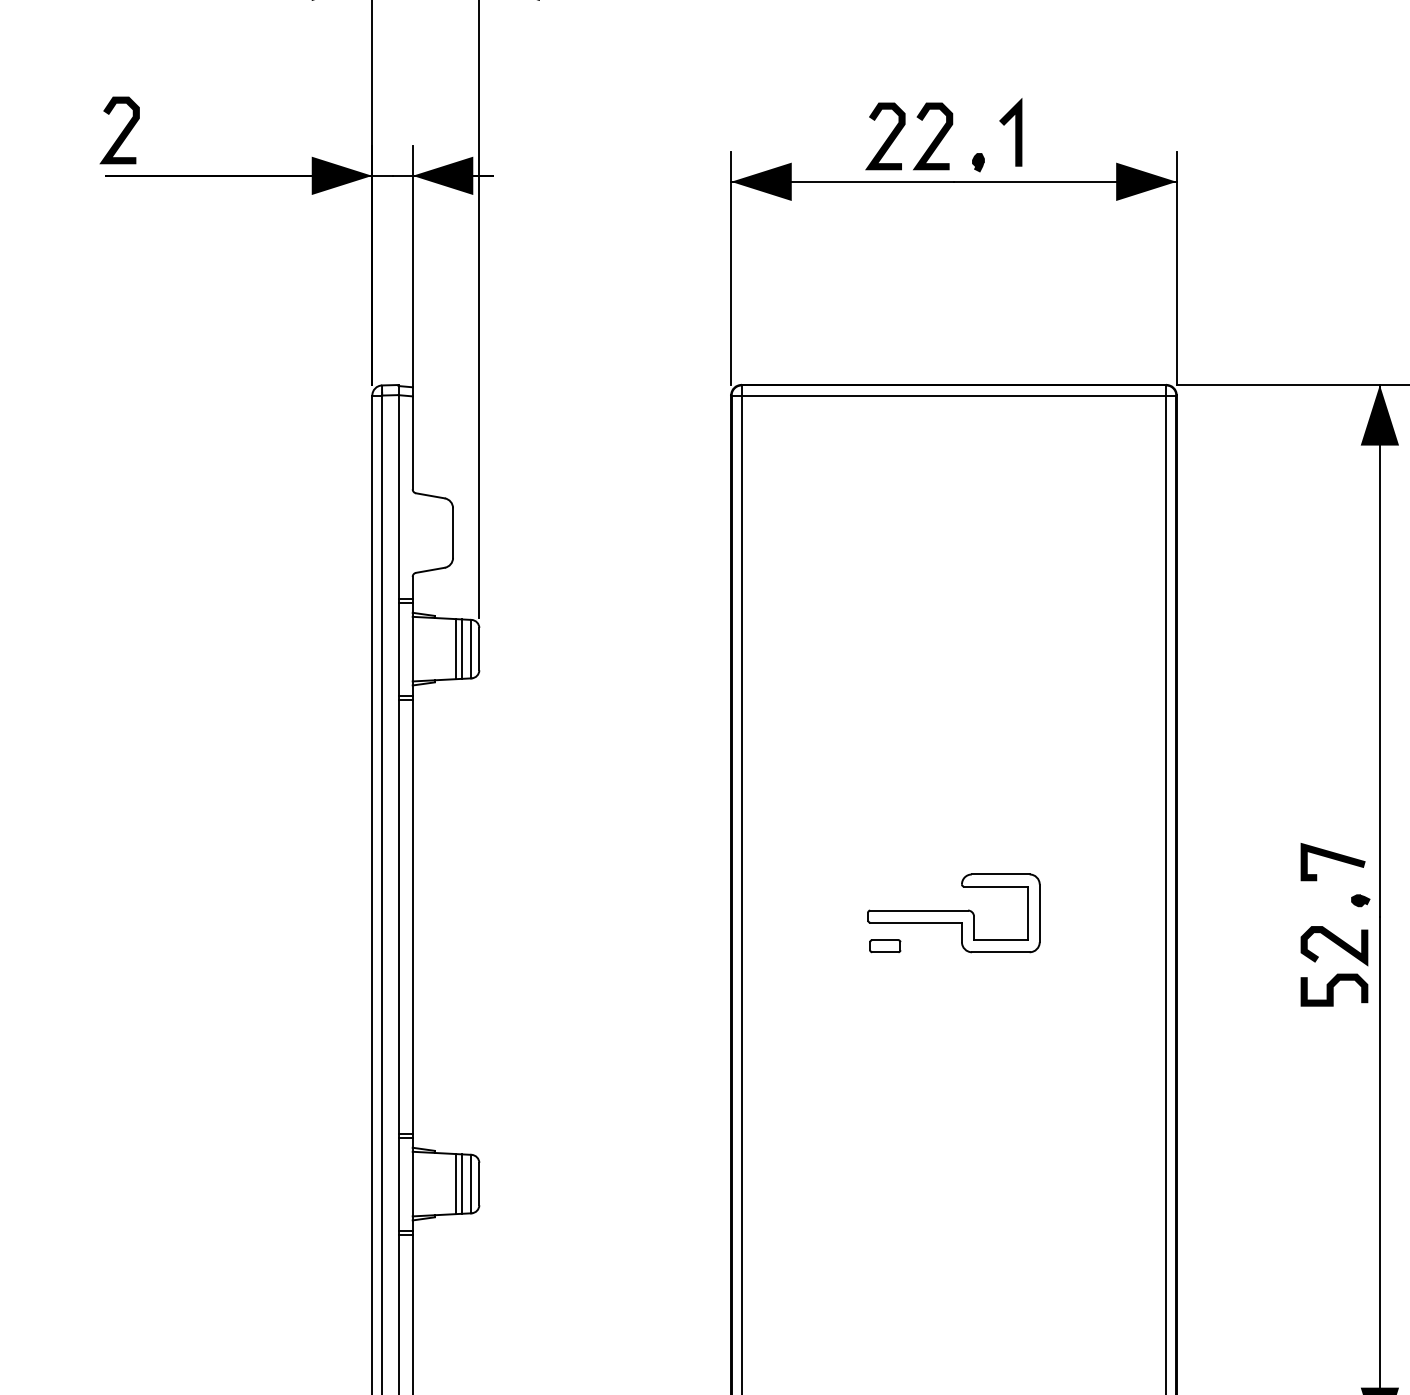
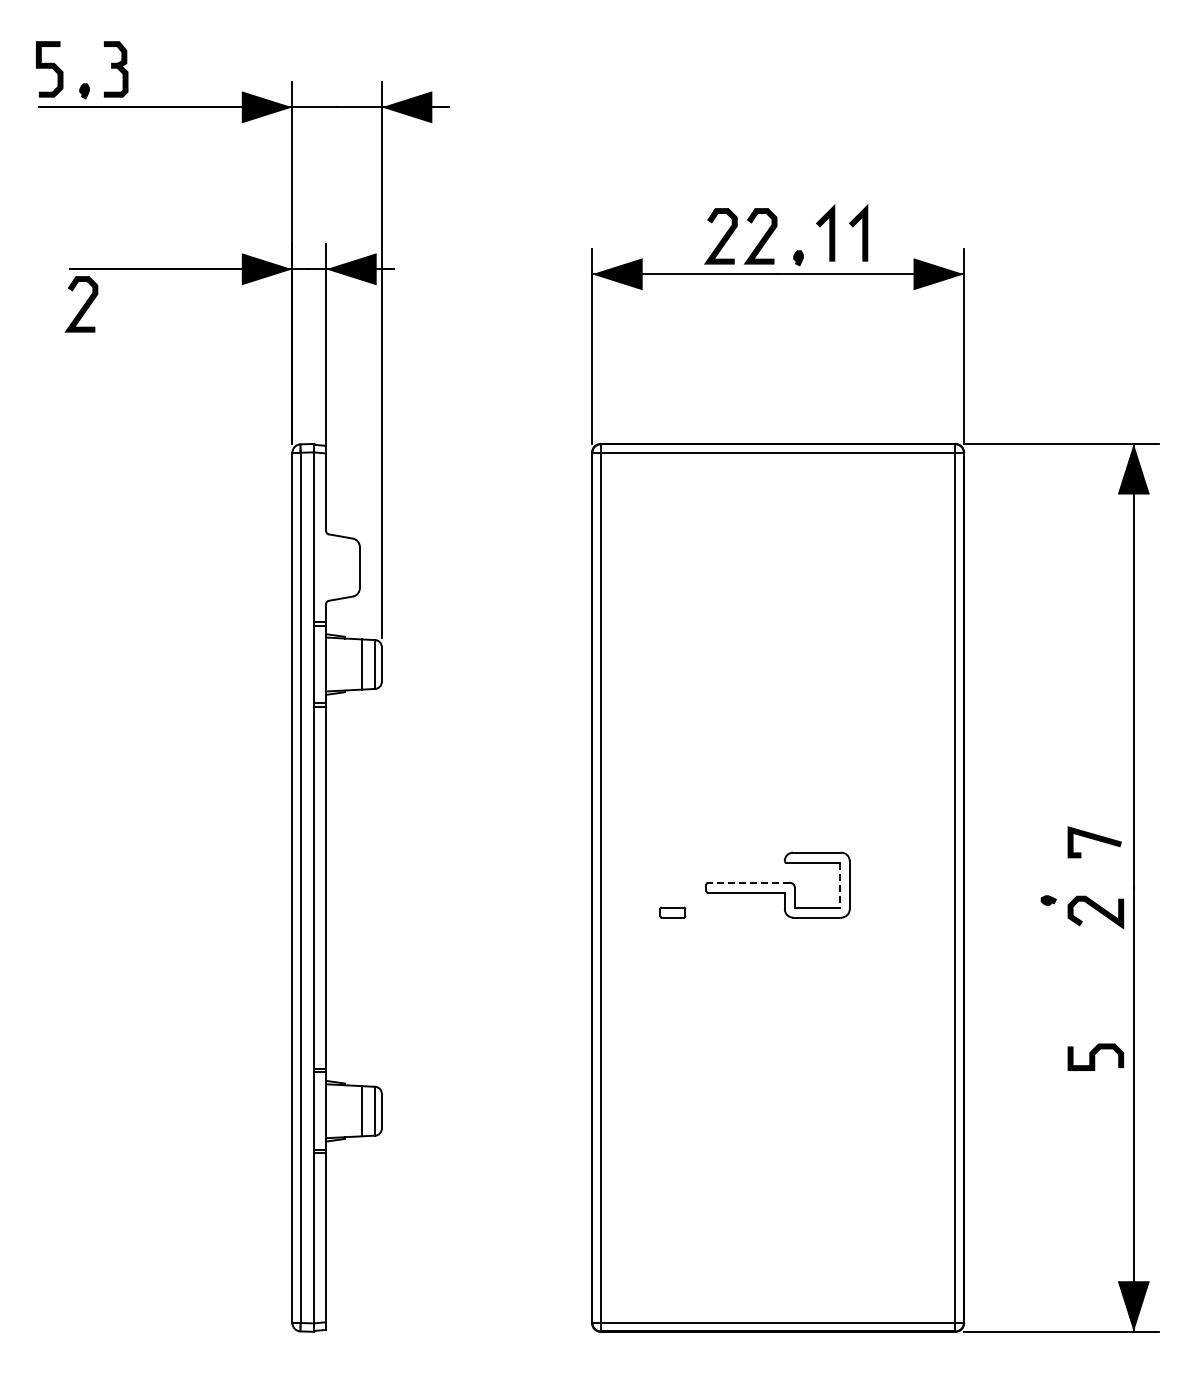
curve: (122, 131) -> (83, 305), moved
line: (1055, 131) -> (862, 232), added
line: (462, 649) -> (367, 664), removed
part: (1360, 900) -> (1048, 900), moved
line: (919, 910) -> (749, 882), solid -> dashed
line: (1027, 913) -> (839, 885), solid -> dashed
part: (884, 946) -> (672, 912), moved
curve: (1334, 989) -> (1095, 1056), moved
line: (462, 1184) -> (367, 1111), removed

